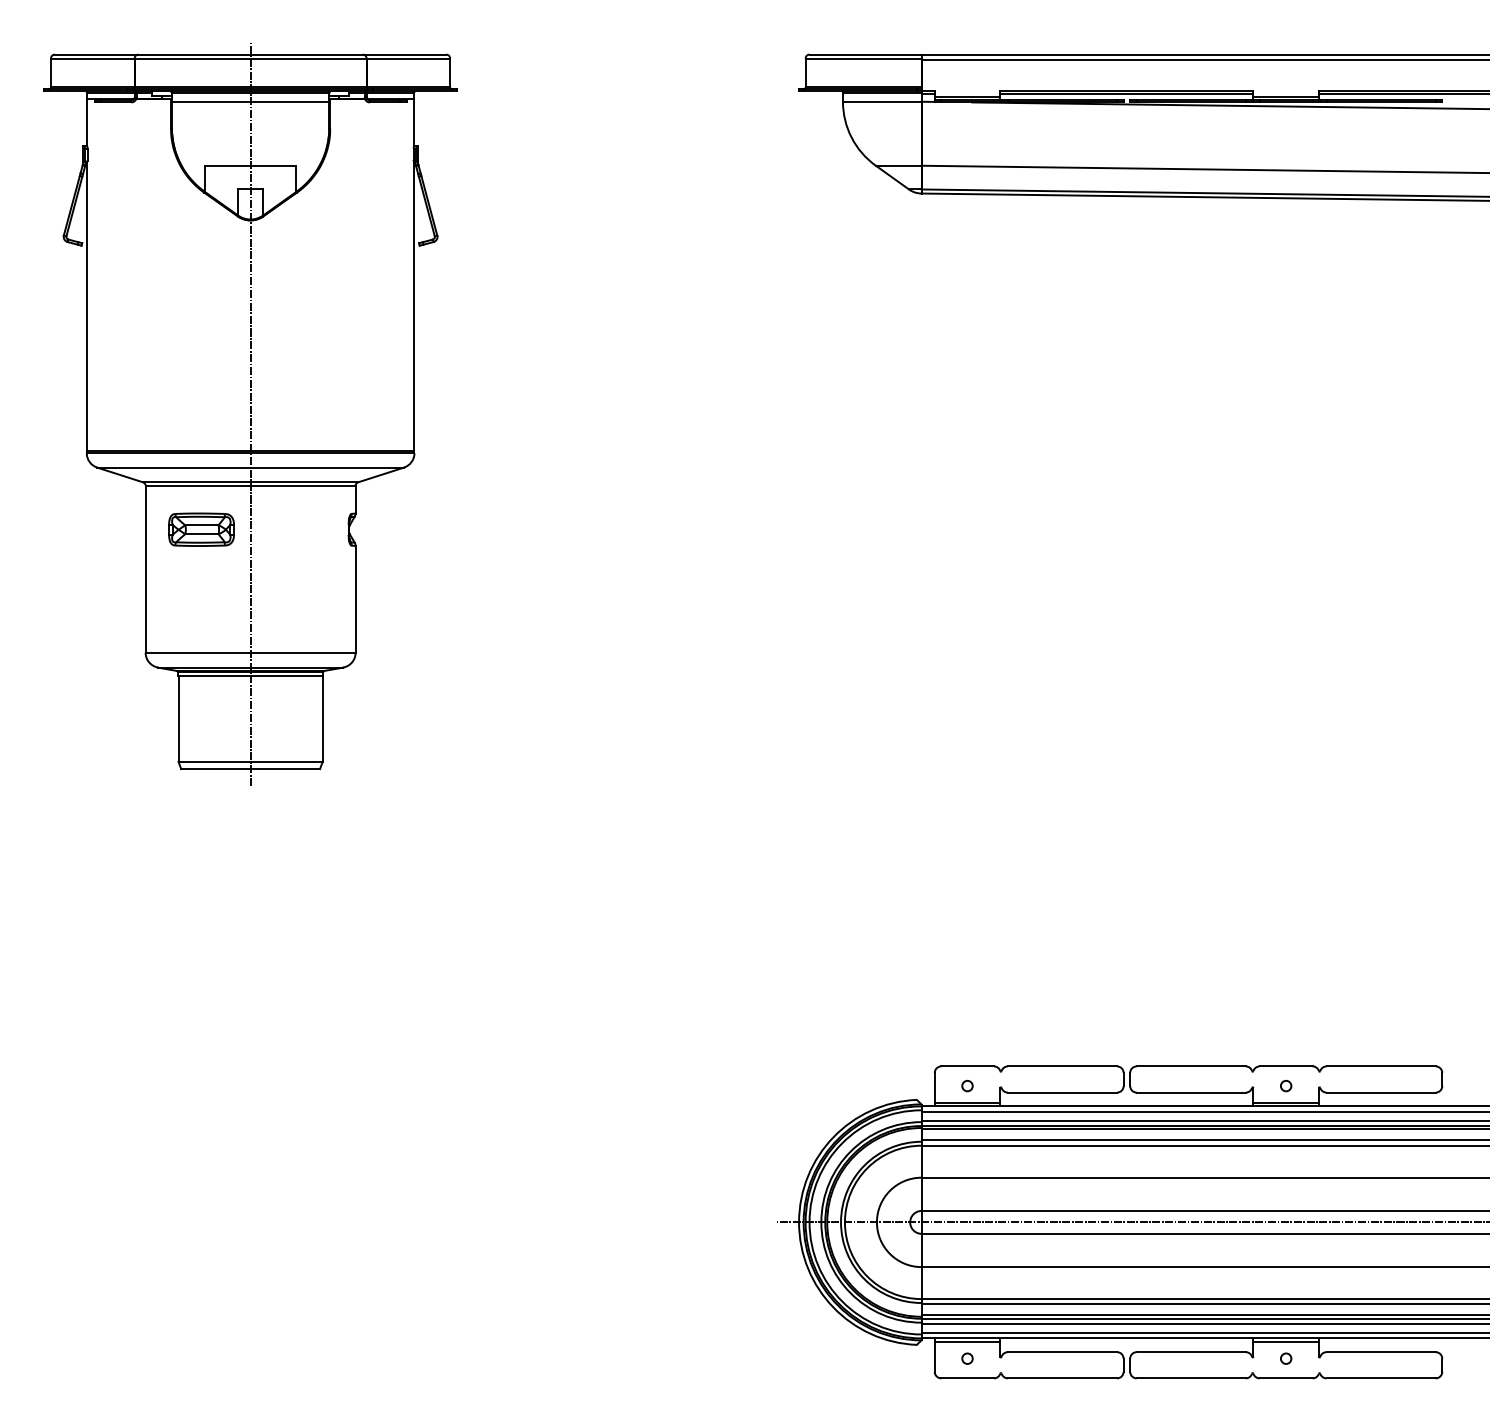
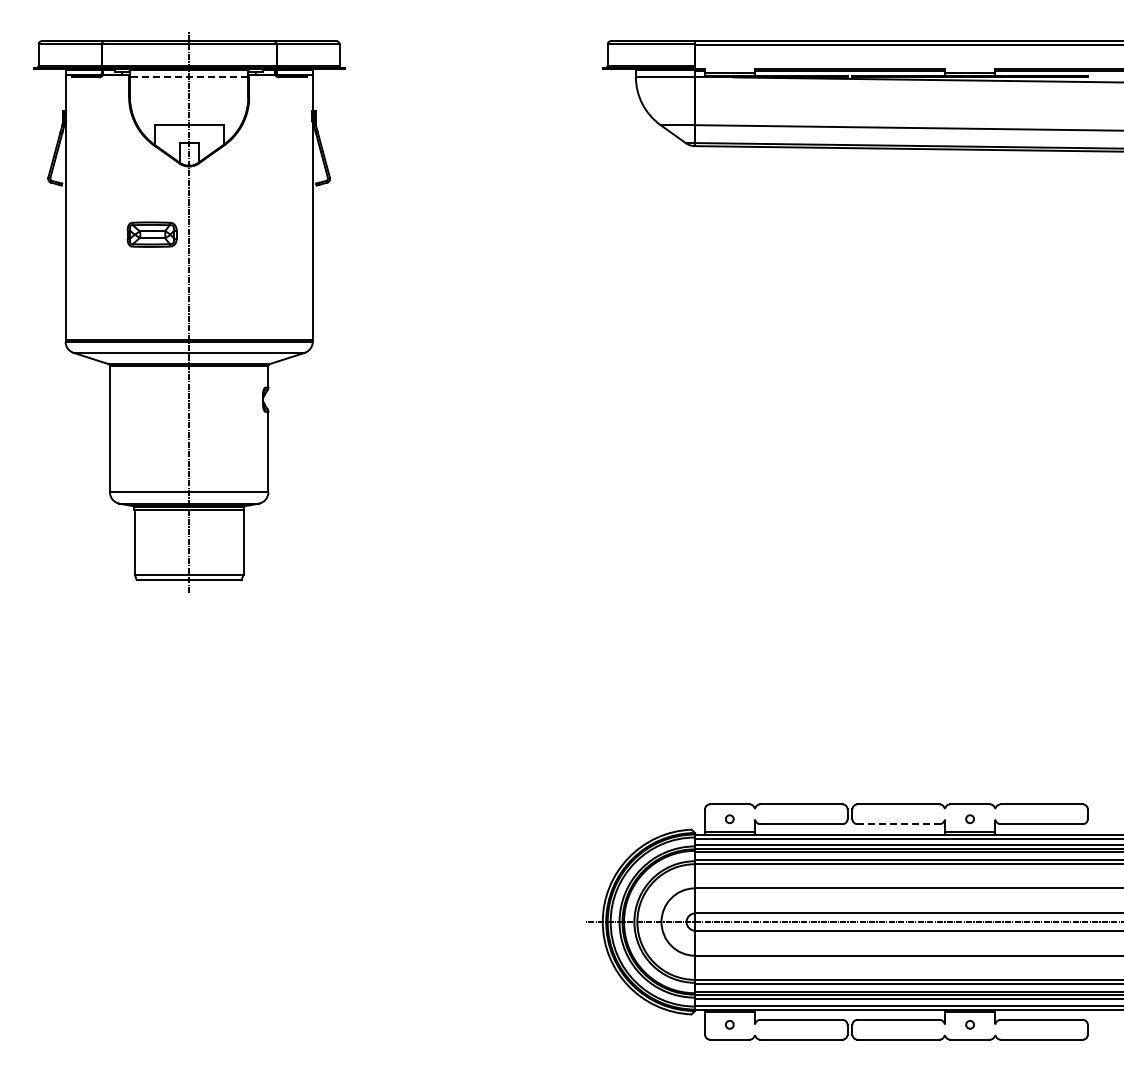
line: (249, 101) -> (188, 76), solid -> dashed
part: (200, 529) -> (151, 234), moved
line: (1192, 1093) -> (899, 824), solid -> dashed

